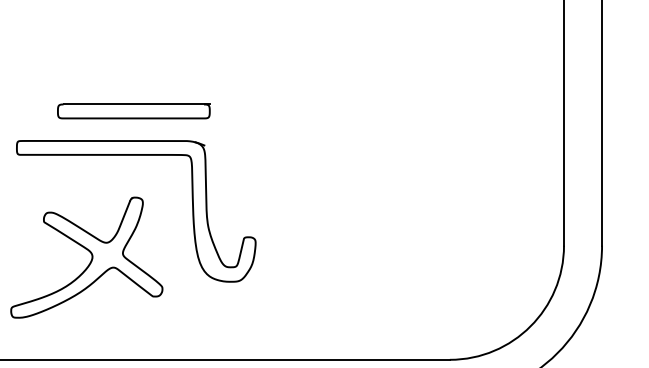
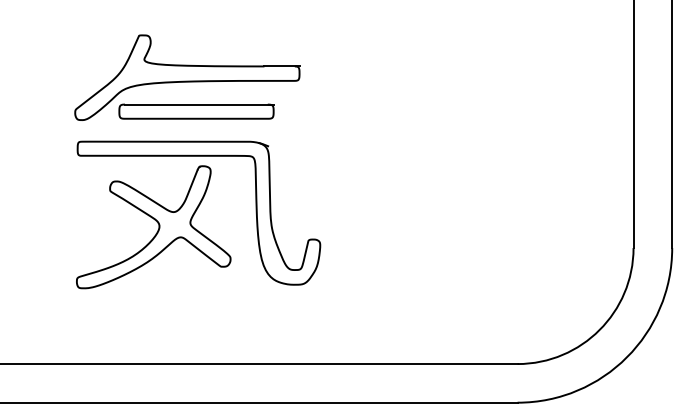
part: (125, 77) -> (187, 77), added
part: (86, 257) -> (153, 227), moved

